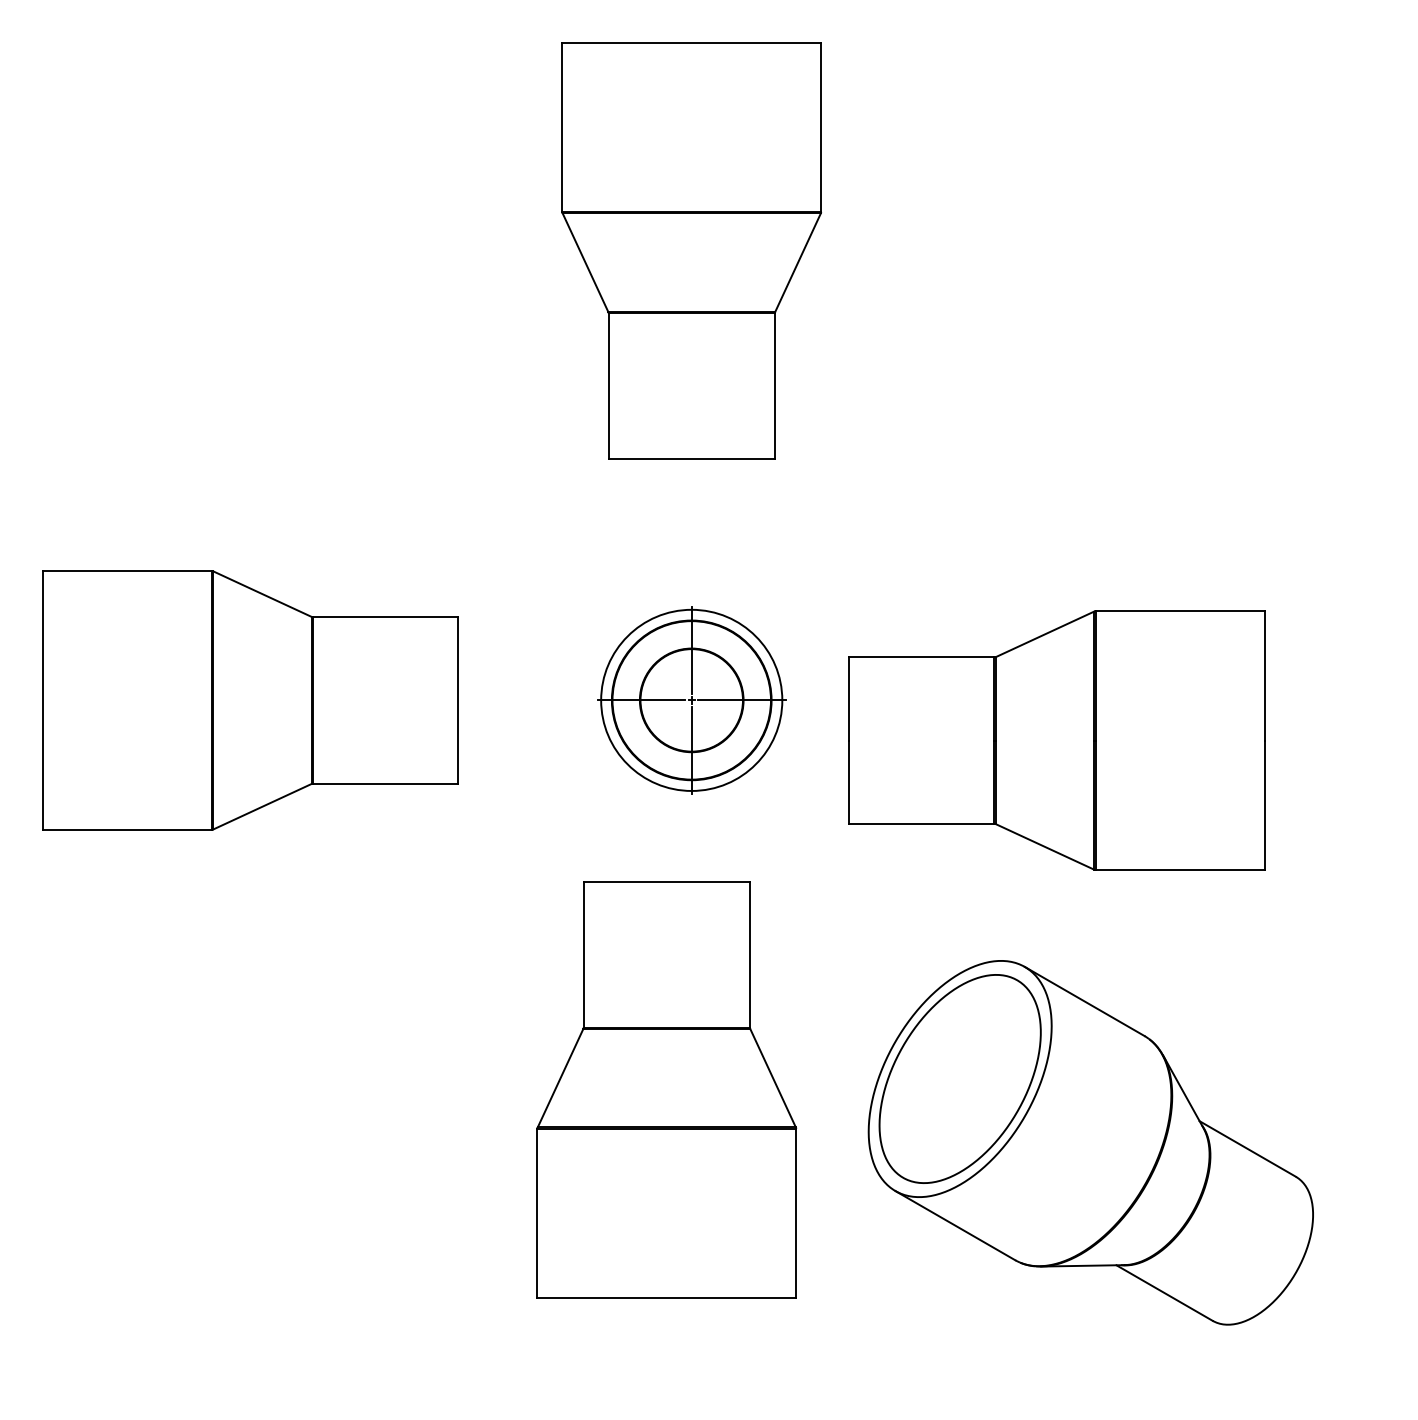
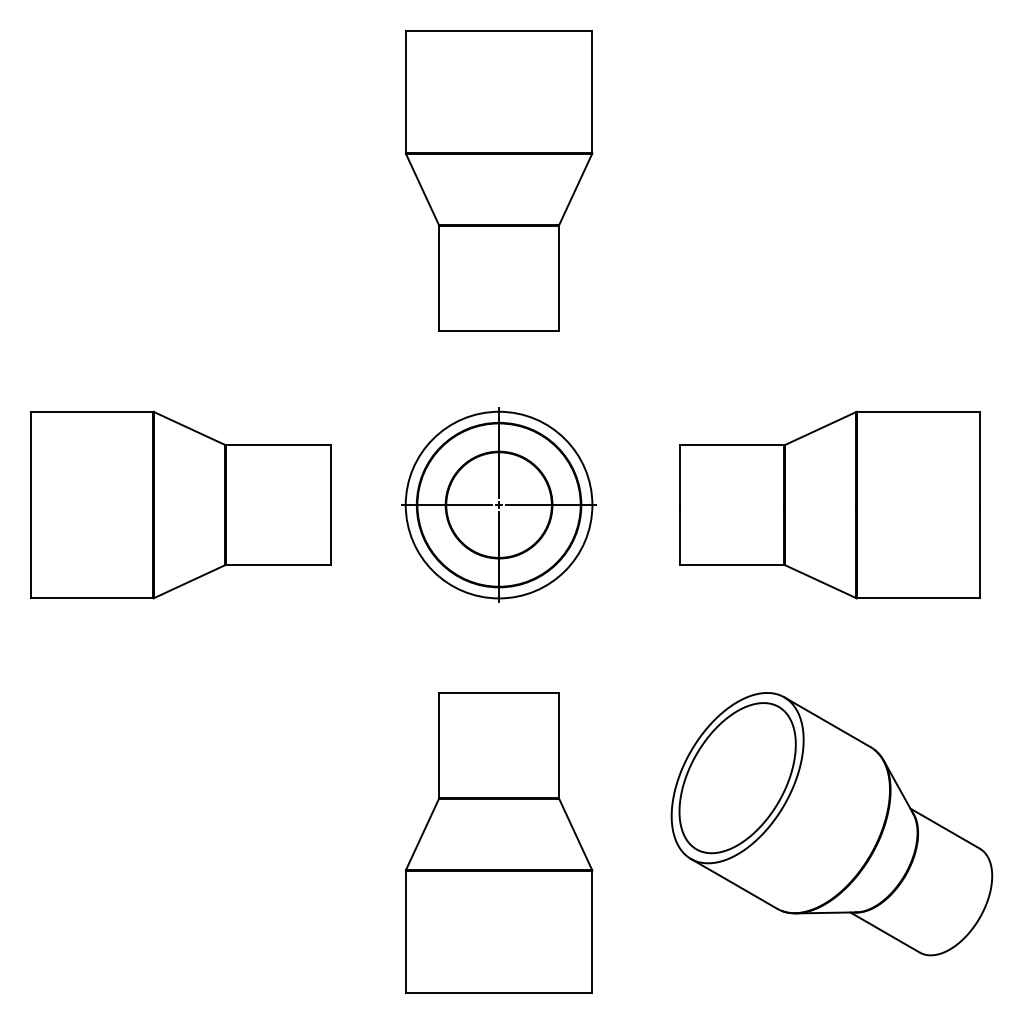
part: (690, 699) -> (498, 504), size x1.43
part: (1057, 739) -> (829, 504), moved
part: (666, 1089) -> (498, 842), moved
part: (1090, 1143) -> (831, 824), moved

